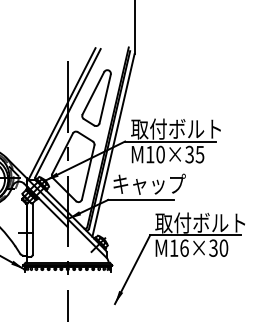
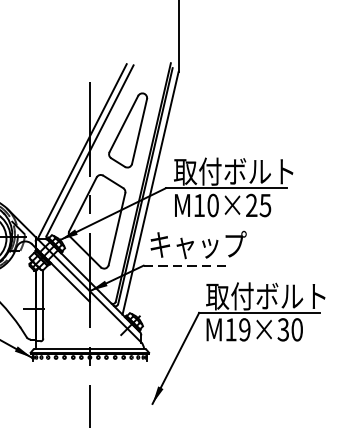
text: (189, 154) -> (251, 205), M10×35 -> M10×25
line: (141, 199) -> (187, 265), solid -> dashed
text: (184, 247) -> (244, 328), M16×30 -> M19×30

